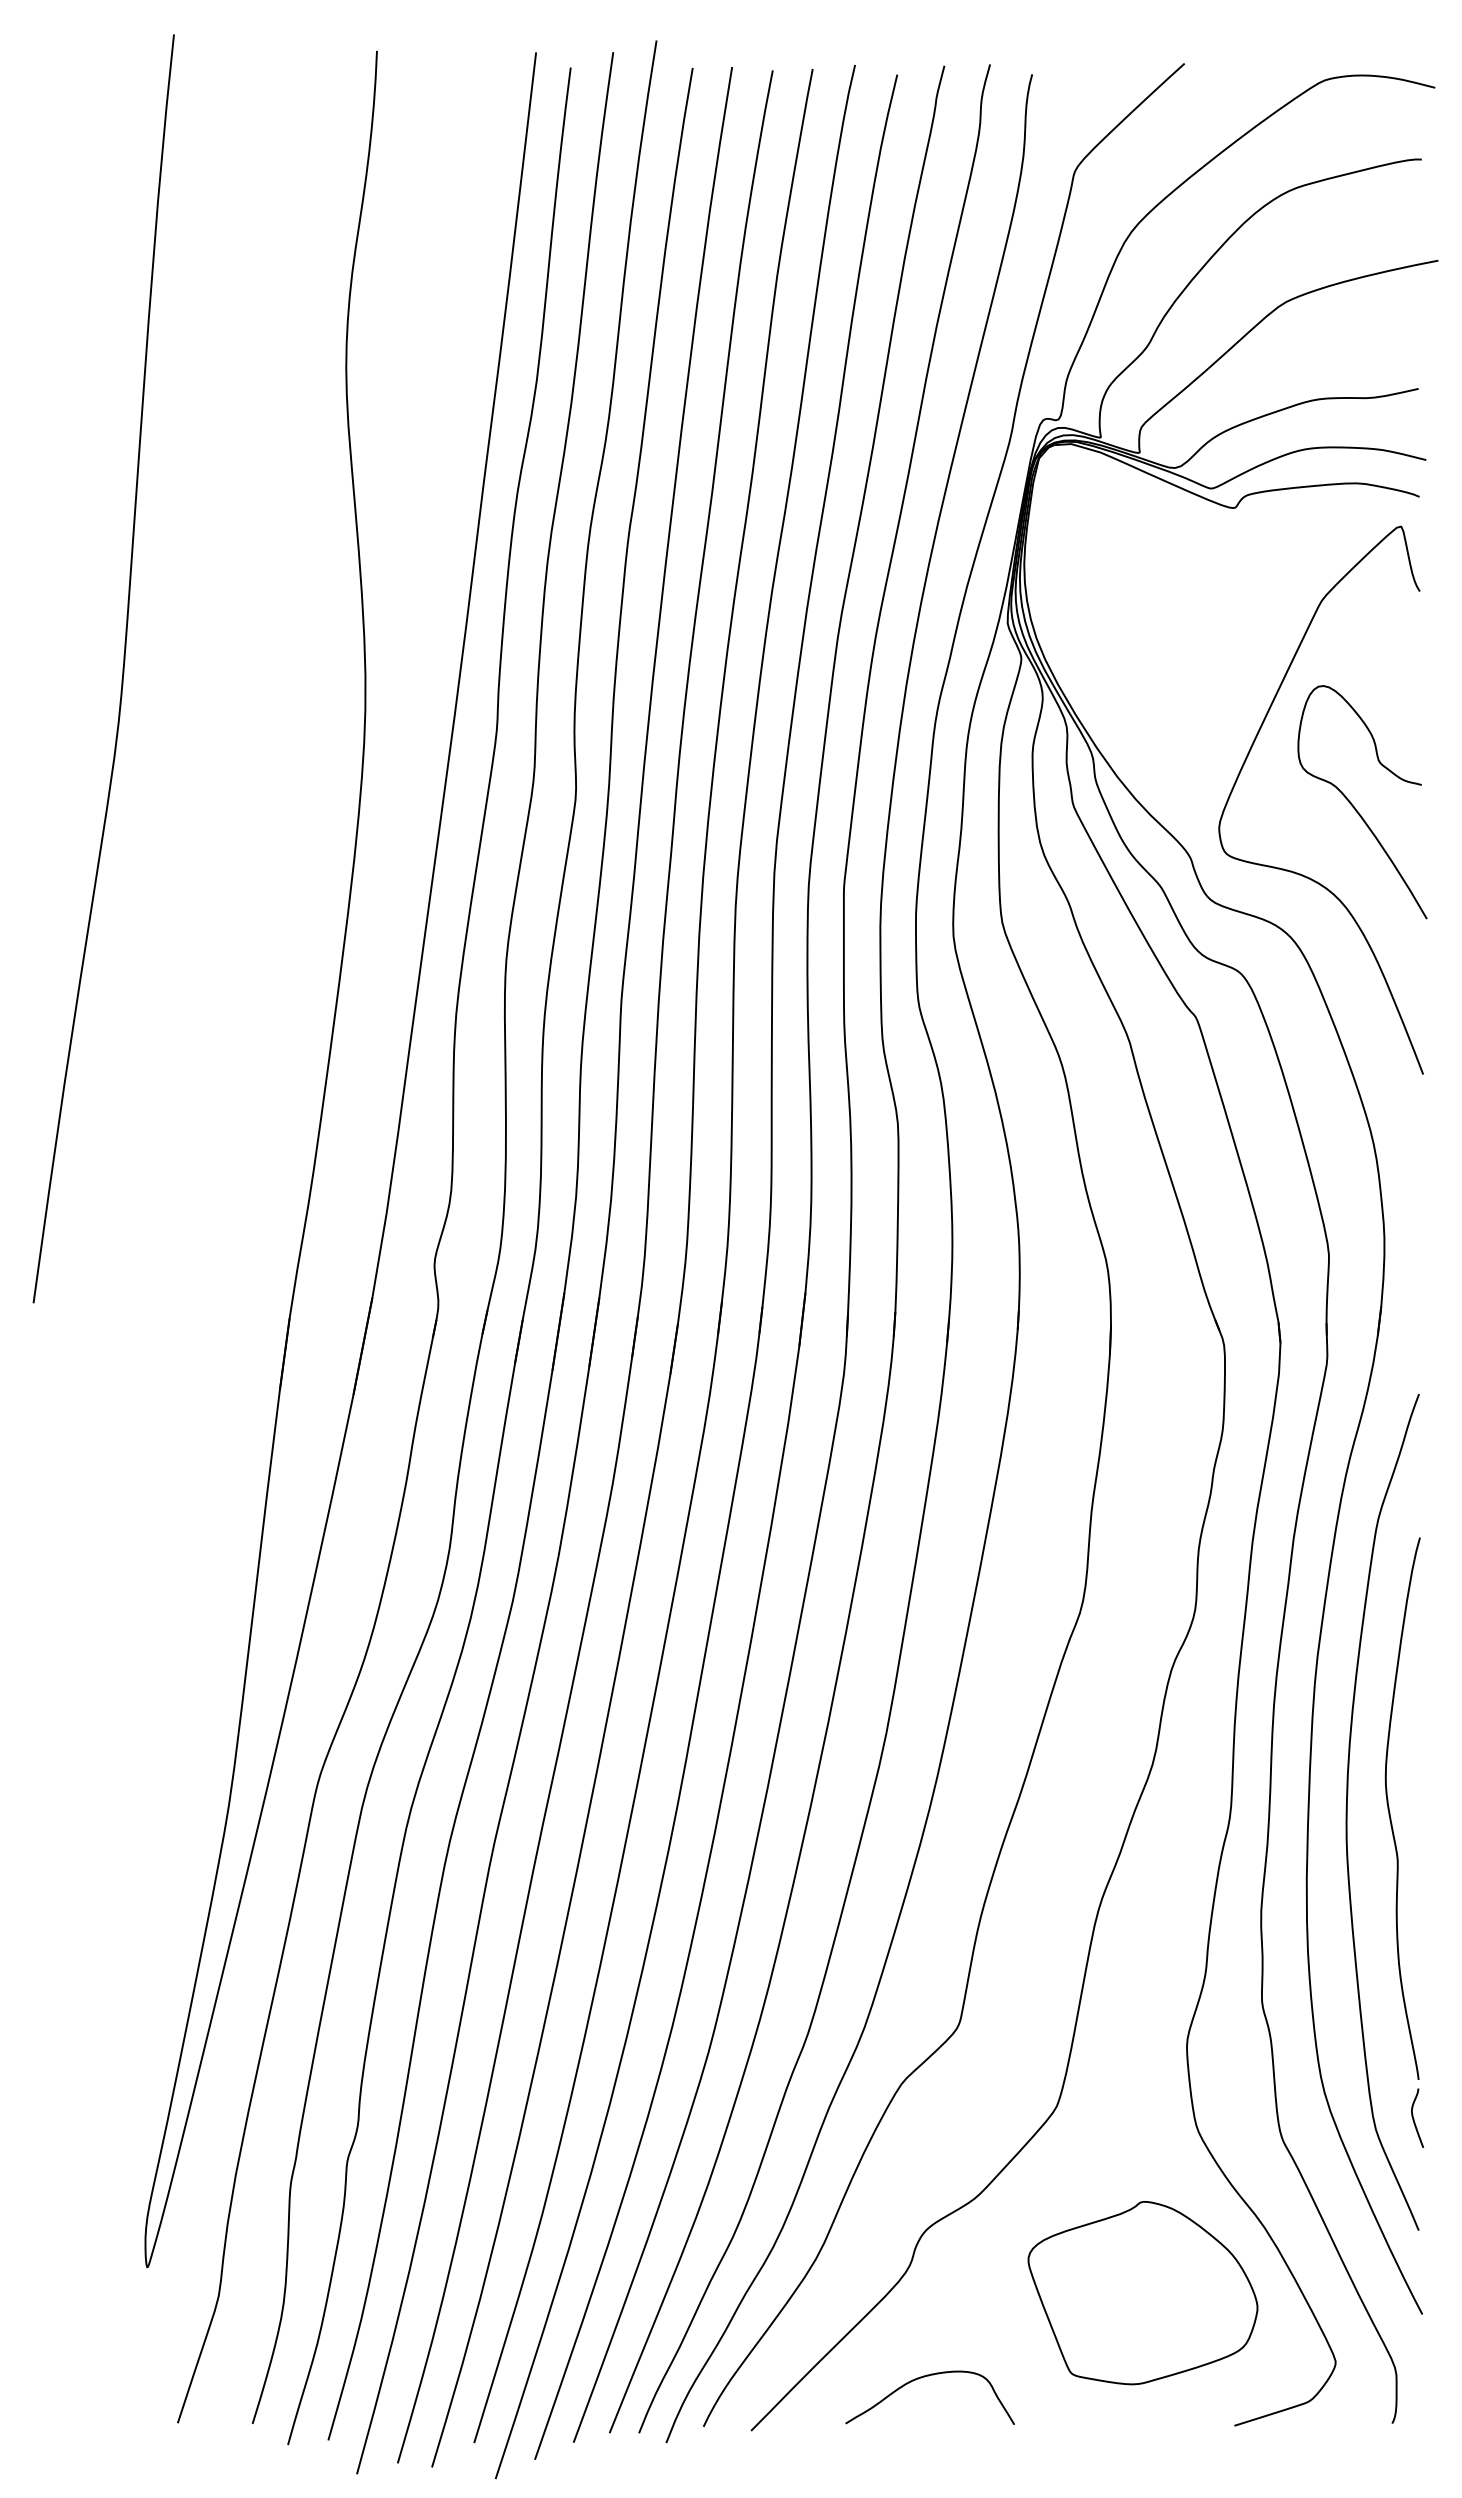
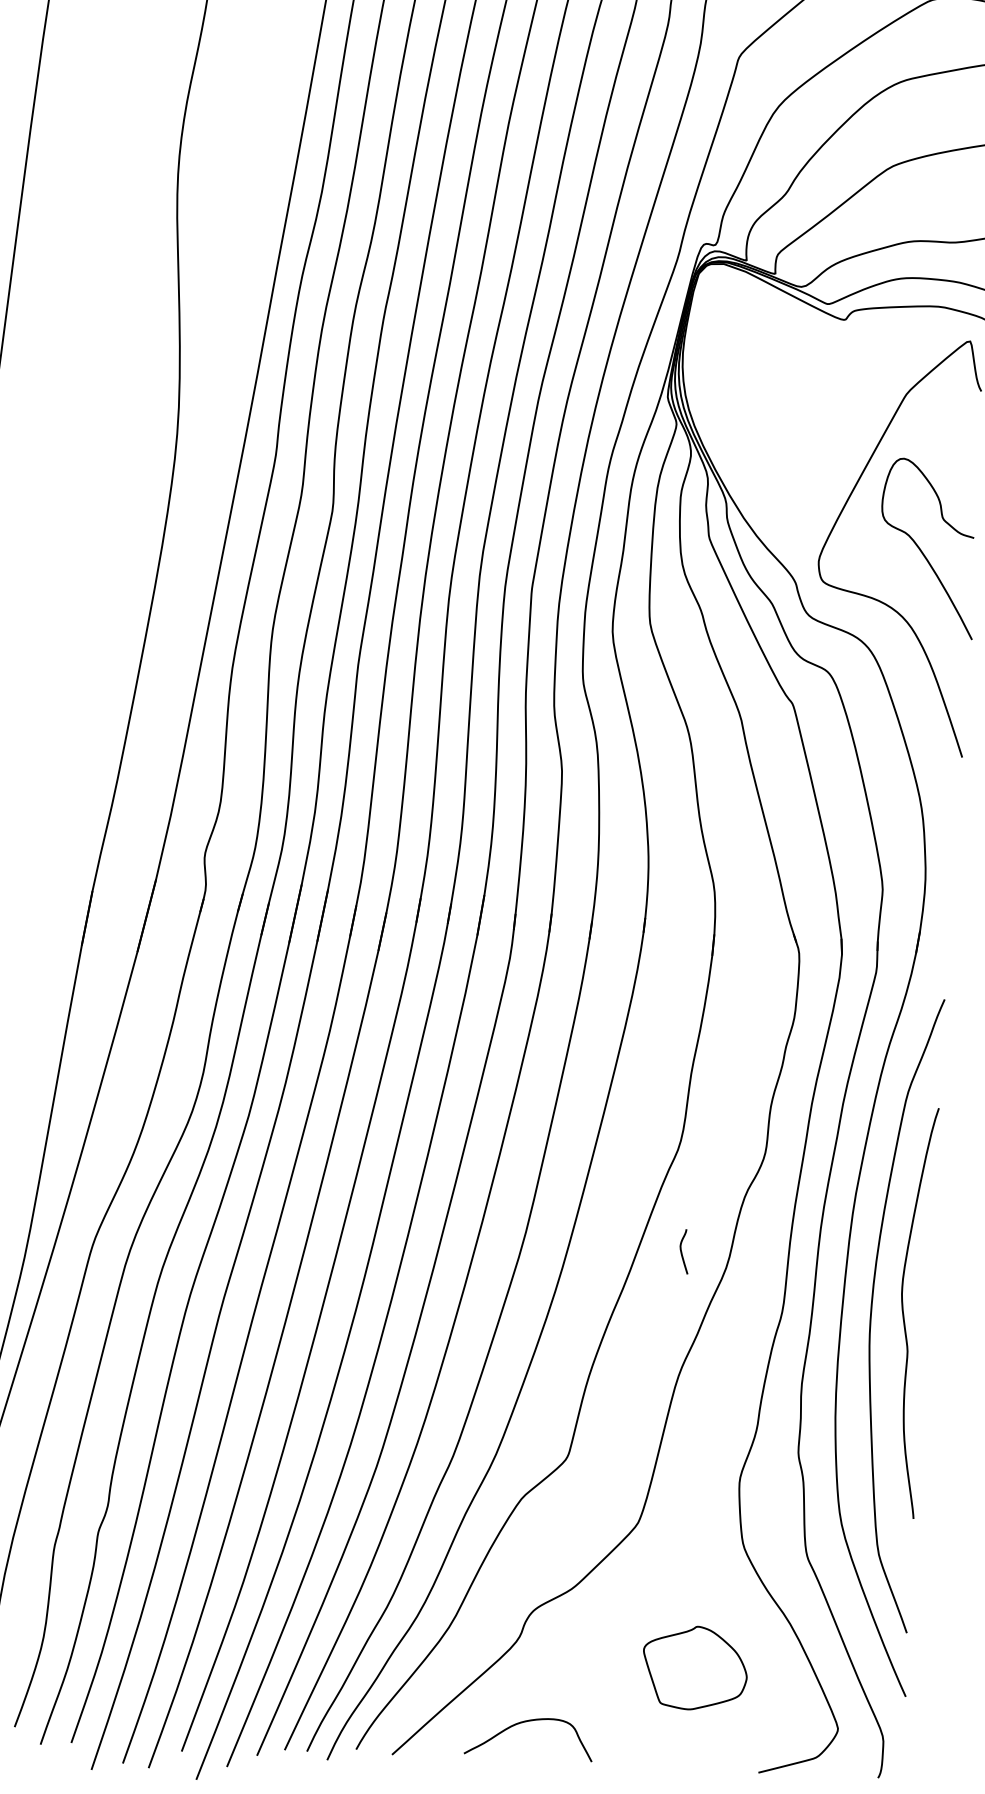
curve: (1414, 2118) -> (682, 1251), moved
part: (1142, 2293) -> (694, 1668), size x0.6

